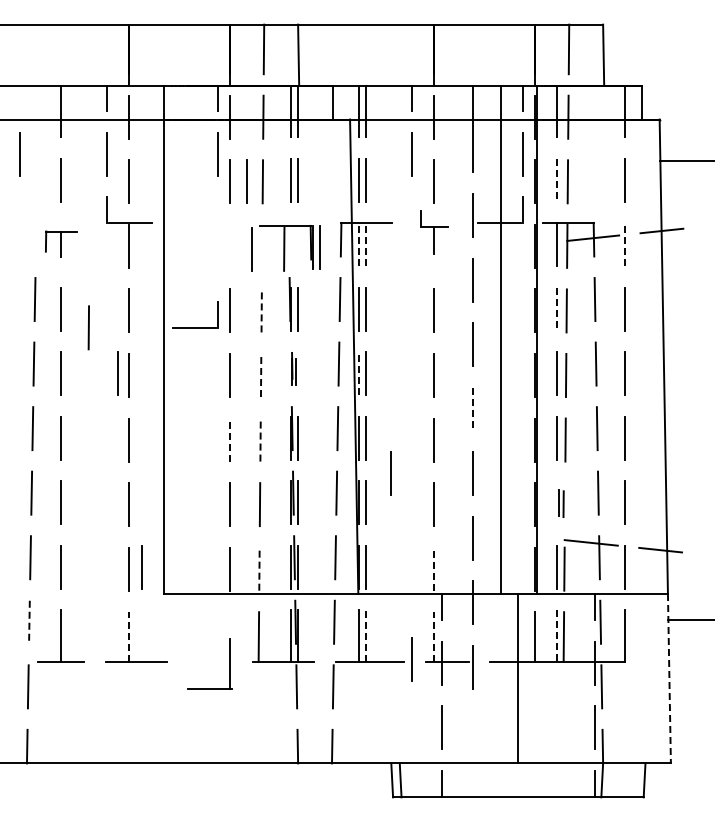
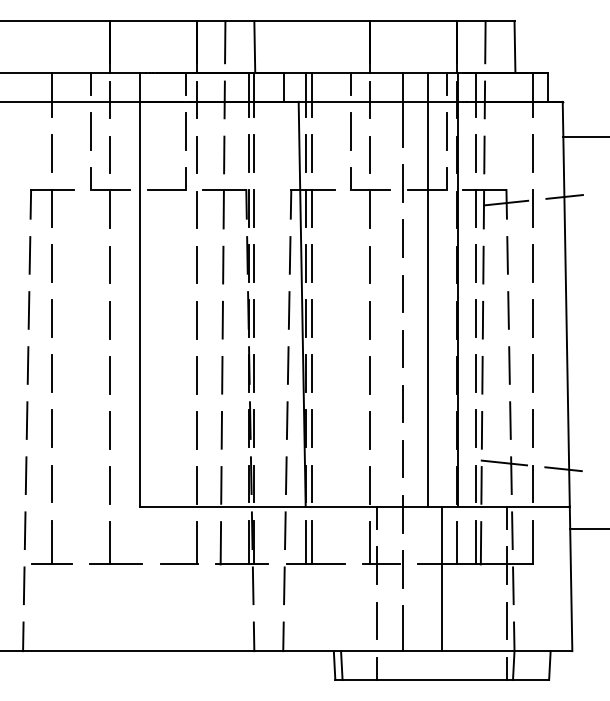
line: (19, 154) -> (16, 131), removed
line: (557, 180) -> (475, 153), dashed -> solid
line: (246, 181) -> (210, 154), removed
part: (434, 232) -> (370, 198), size x1.67
part: (60, 244) -> (51, 208), size x1.67
line: (359, 244) -> (306, 208), dashed -> solid
line: (365, 244) -> (311, 208), dashed -> solid
line: (625, 244) -> (533, 208), dashed -> solid
part: (285, 248) -> (224, 209), moved
line: (557, 309) -> (475, 263), dashed -> solid
line: (261, 310) -> (223, 264), dashed -> solid
line: (88, 327) -> (75, 279), removed
part: (195, 327) -> (166, 189), moved
part: (293, 368) -> (250, 314), size x1.67
line: (117, 373) -> (100, 318), removed
line: (359, 373) -> (306, 318), dashed -> solid
line: (261, 375) -> (223, 320), dashed -> solid
line: (472, 409) -> (403, 349), dashed -> solid
line: (230, 440) -> (196, 375), dashed -> solid
line: (260, 440) -> (222, 375), dashed -> solid
line: (390, 473) -> (333, 403), removed
part: (561, 503) -> (479, 429), size x1.67
line: (141, 567) -> (120, 483), removed
line: (259, 569) -> (221, 485), dashed -> solid
line: (433, 569) -> (369, 485), dashed -> solid
line: (29, 622) -> (25, 530), dashed -> solid
line: (365, 636) -> (311, 542), dashed -> solid
line: (557, 636) -> (475, 542), dashed -> solid
line: (128, 637) -> (109, 543), dashed -> solid
line: (433, 637) -> (369, 543), dashed -> solid
line: (411, 659) -> (351, 562), removed
part: (229, 663) -> (195, 542), moved
line: (669, 678) -> (571, 578), dashed -> solid
line: (472, 736) -> (403, 628), added

